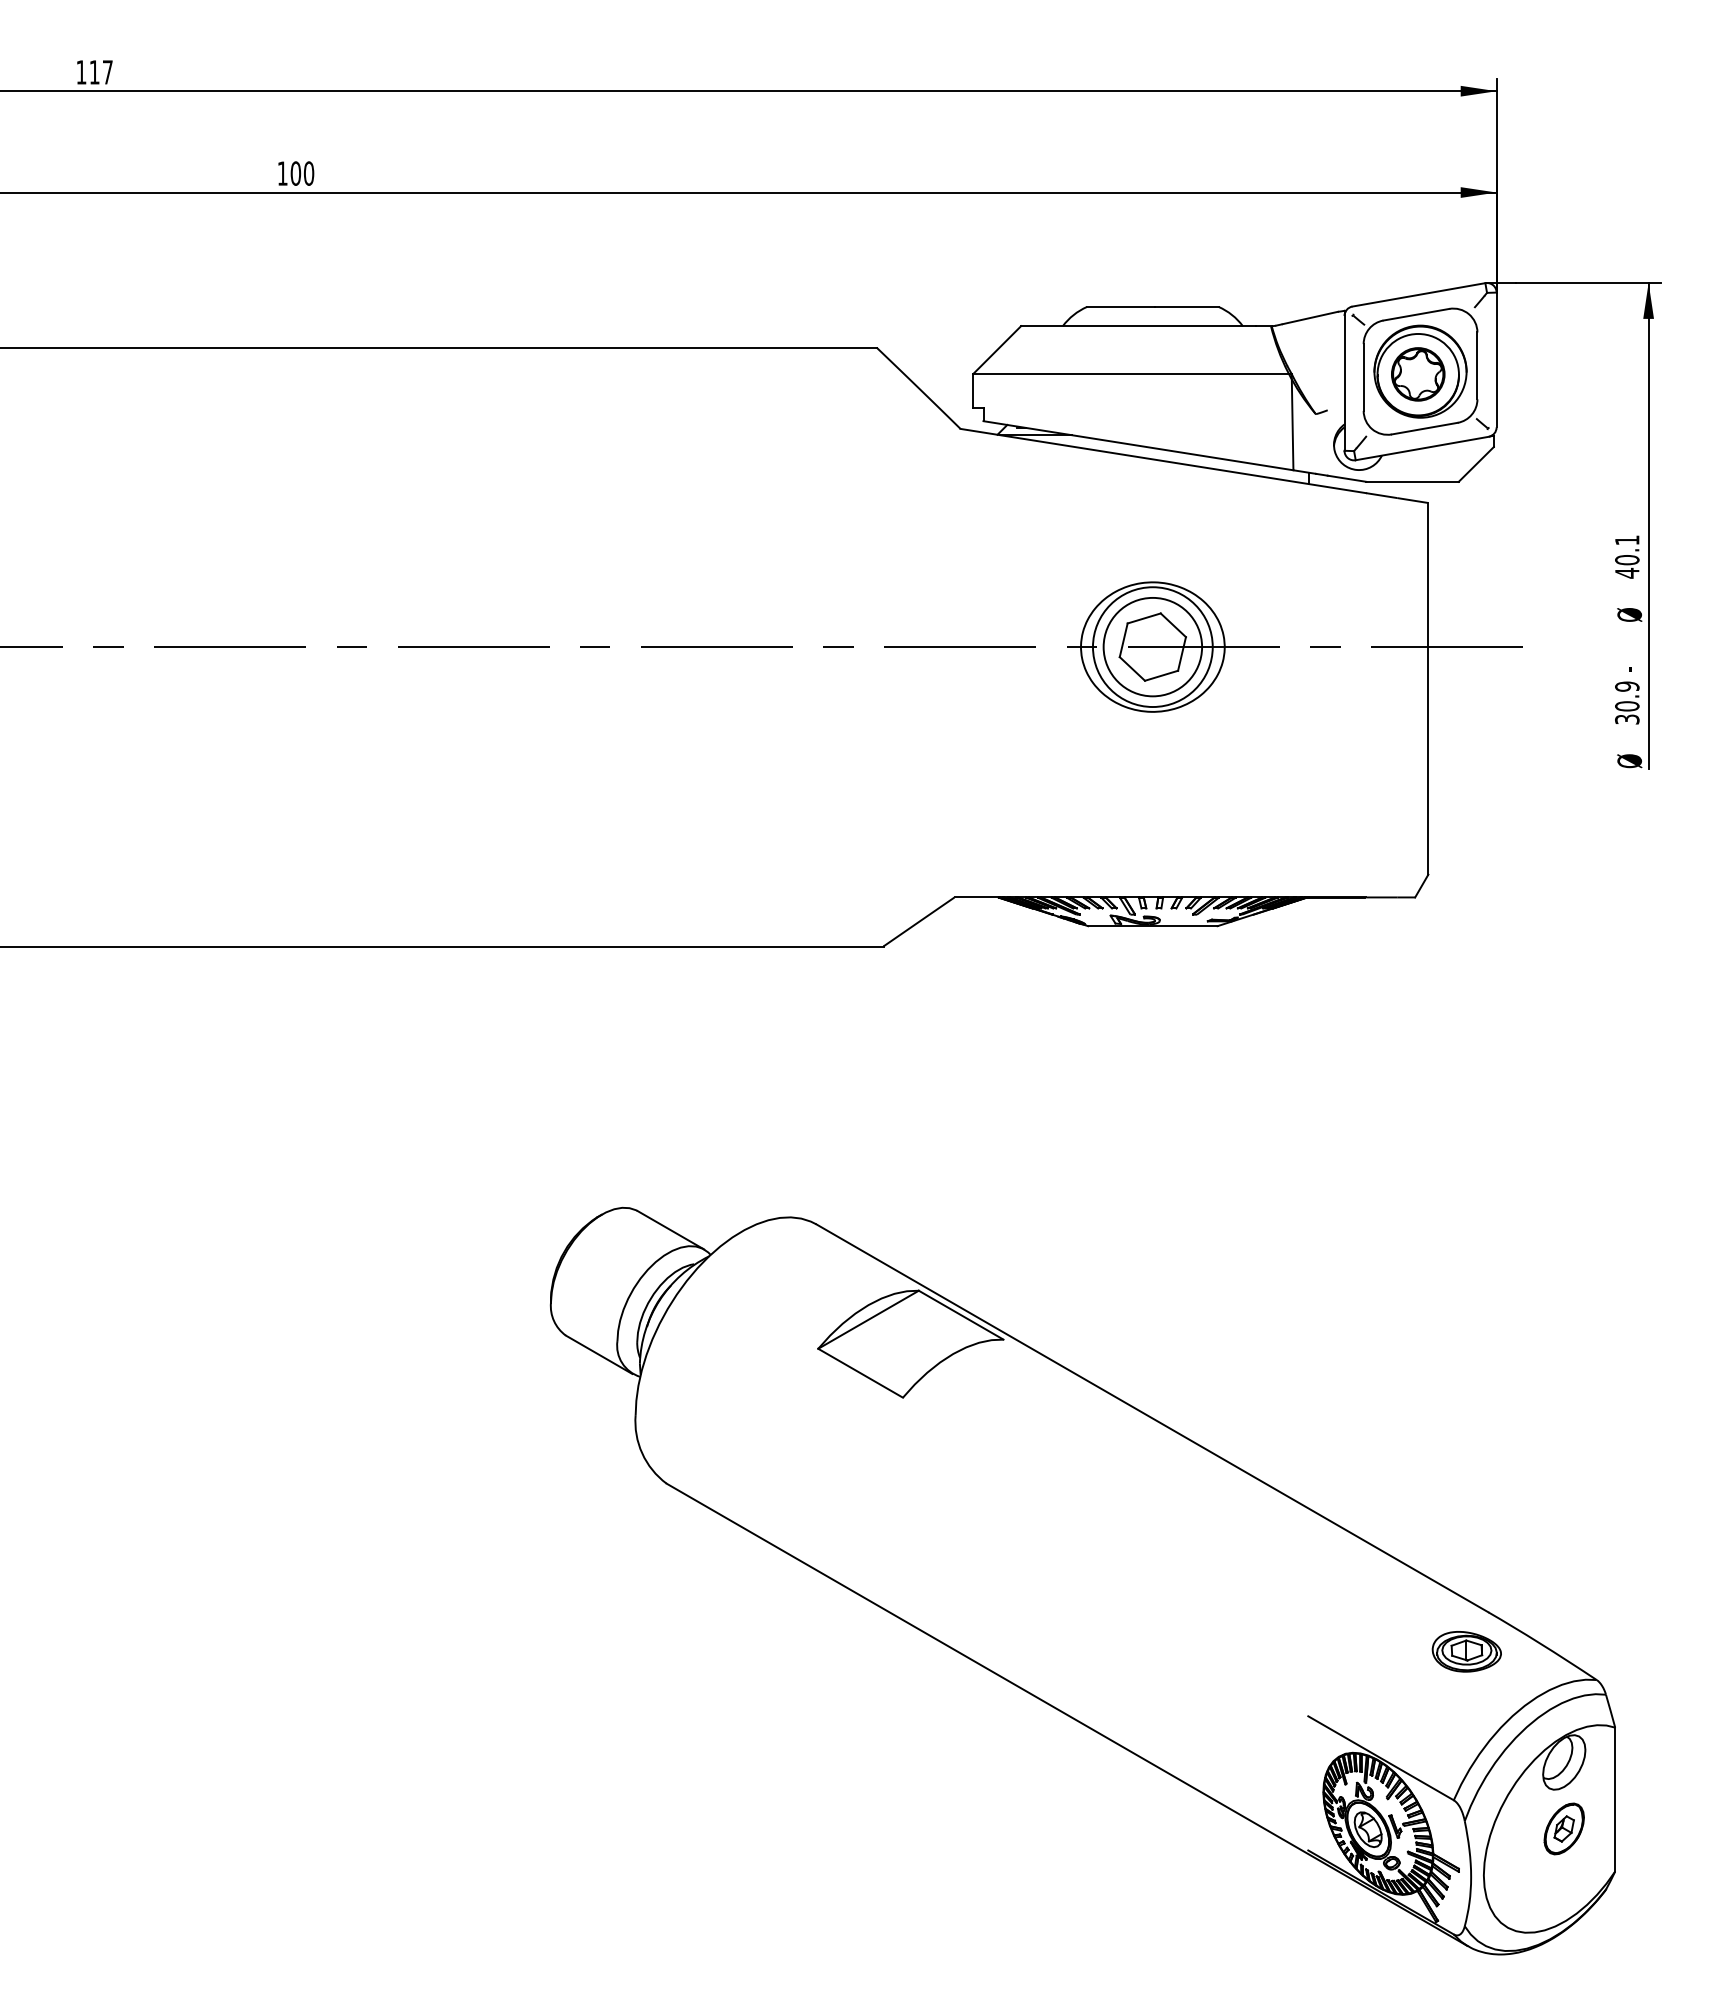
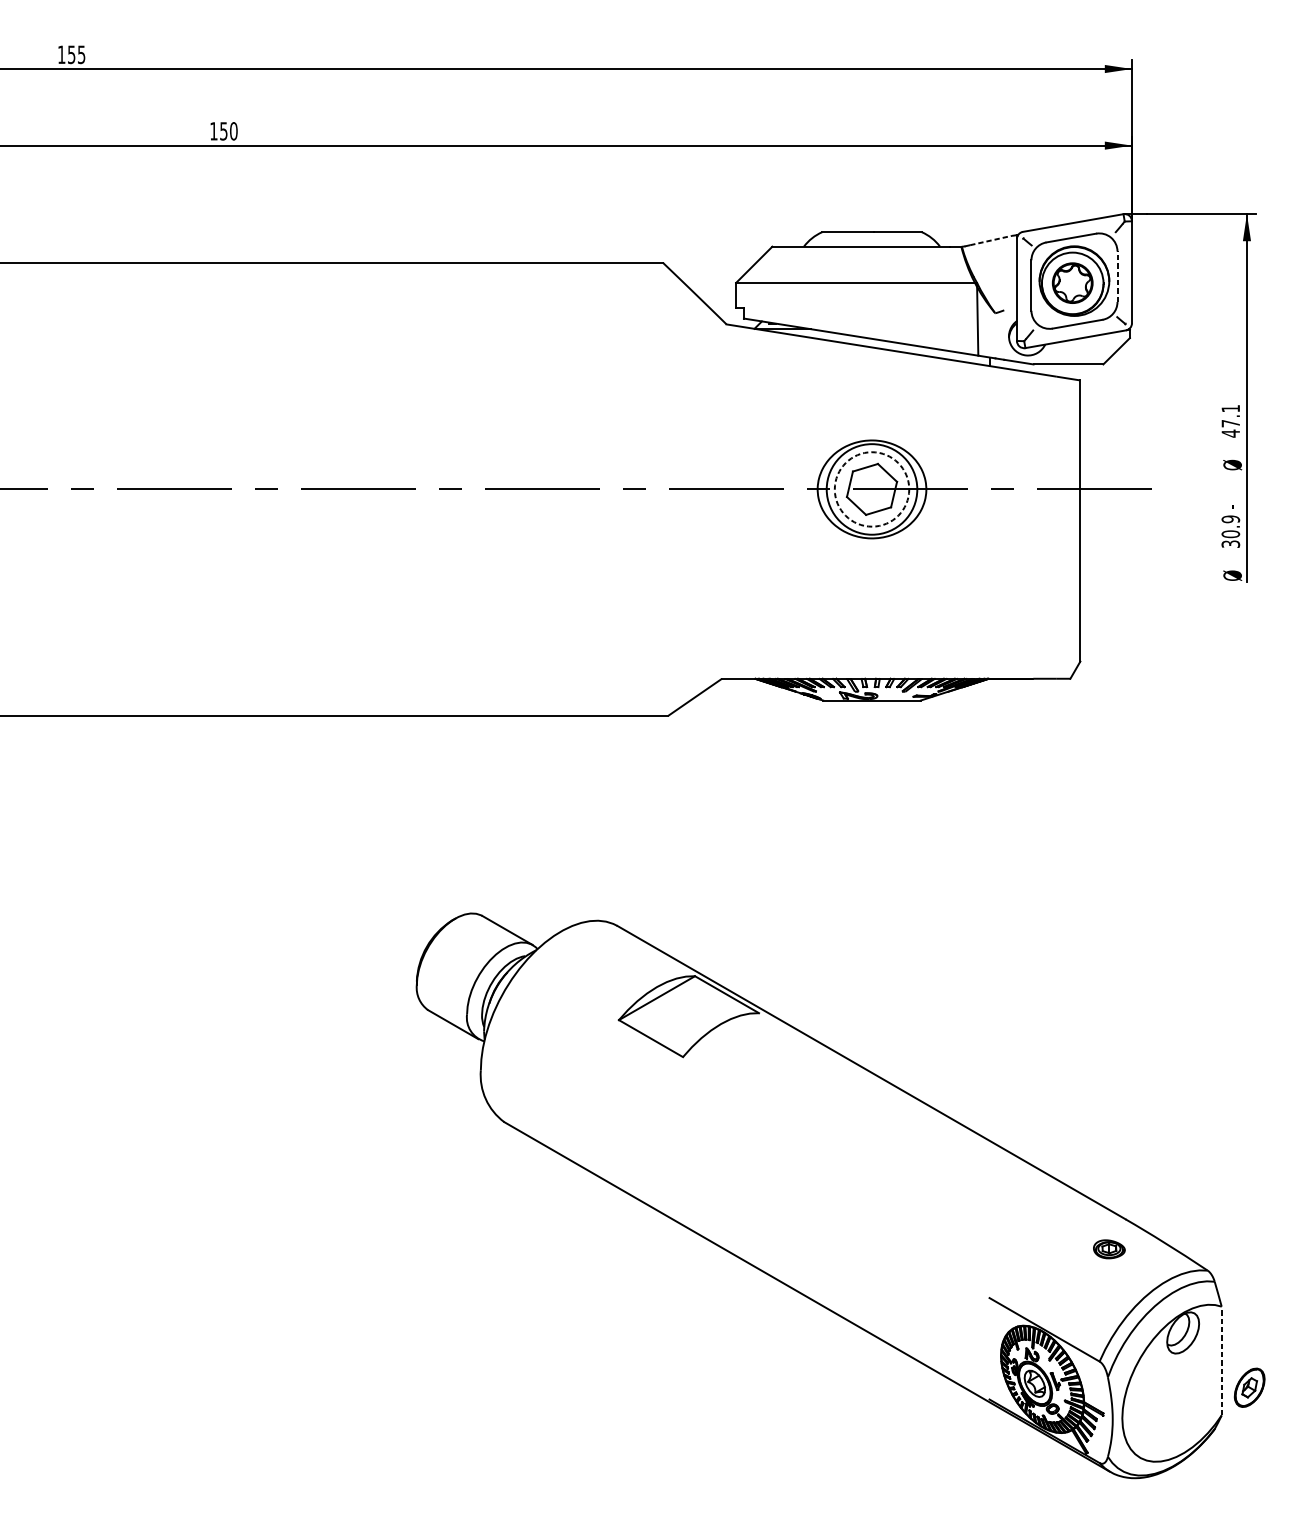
text: (100, 72) -> (76, 54), 117 -> 155
text: (295, 173) -> (223, 131), 100 -> 150
line: (1310, 317) -> (991, 240), solid -> dashed
line: (1477, 365) -> (1117, 276), solid -> dashed
text: (1627, 560) -> (1230, 423), 40.1 -> 47.1
circle: (1152, 646) -> (871, 488), solid -> dashed
part: (1466, 1651) -> (1109, 1249), size x0.6
line: (1615, 1799) -> (1221, 1360), solid -> dashed
part: (1563, 1828) -> (1249, 1387), moved

